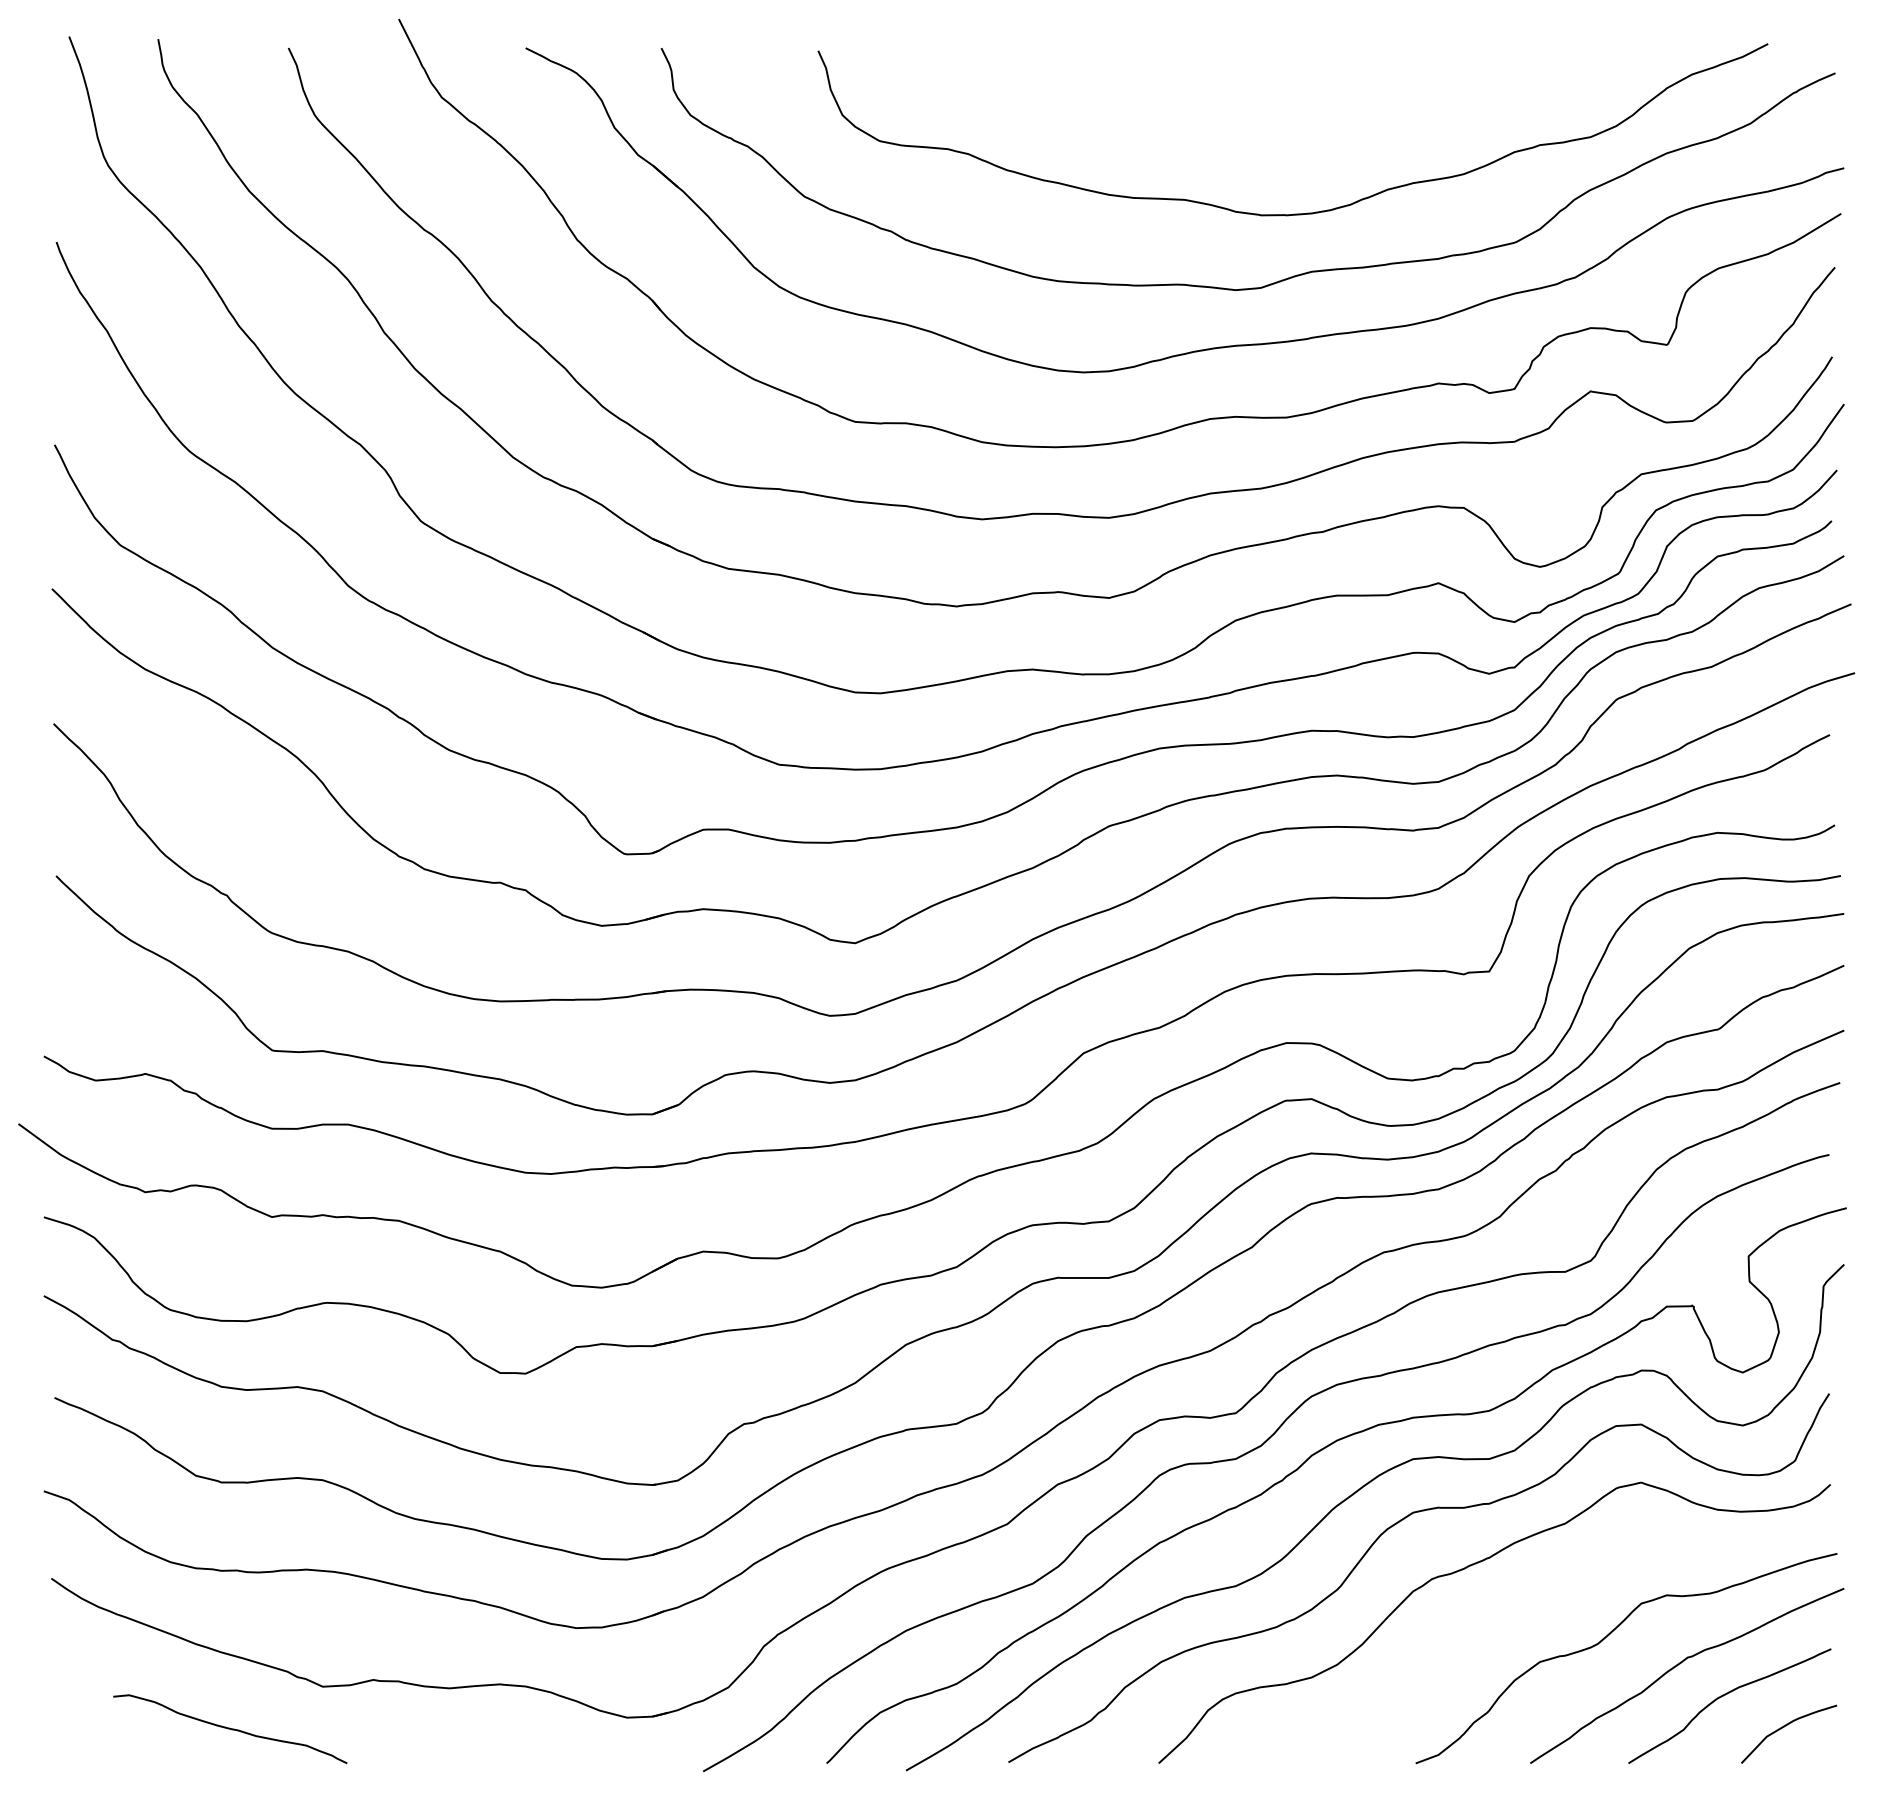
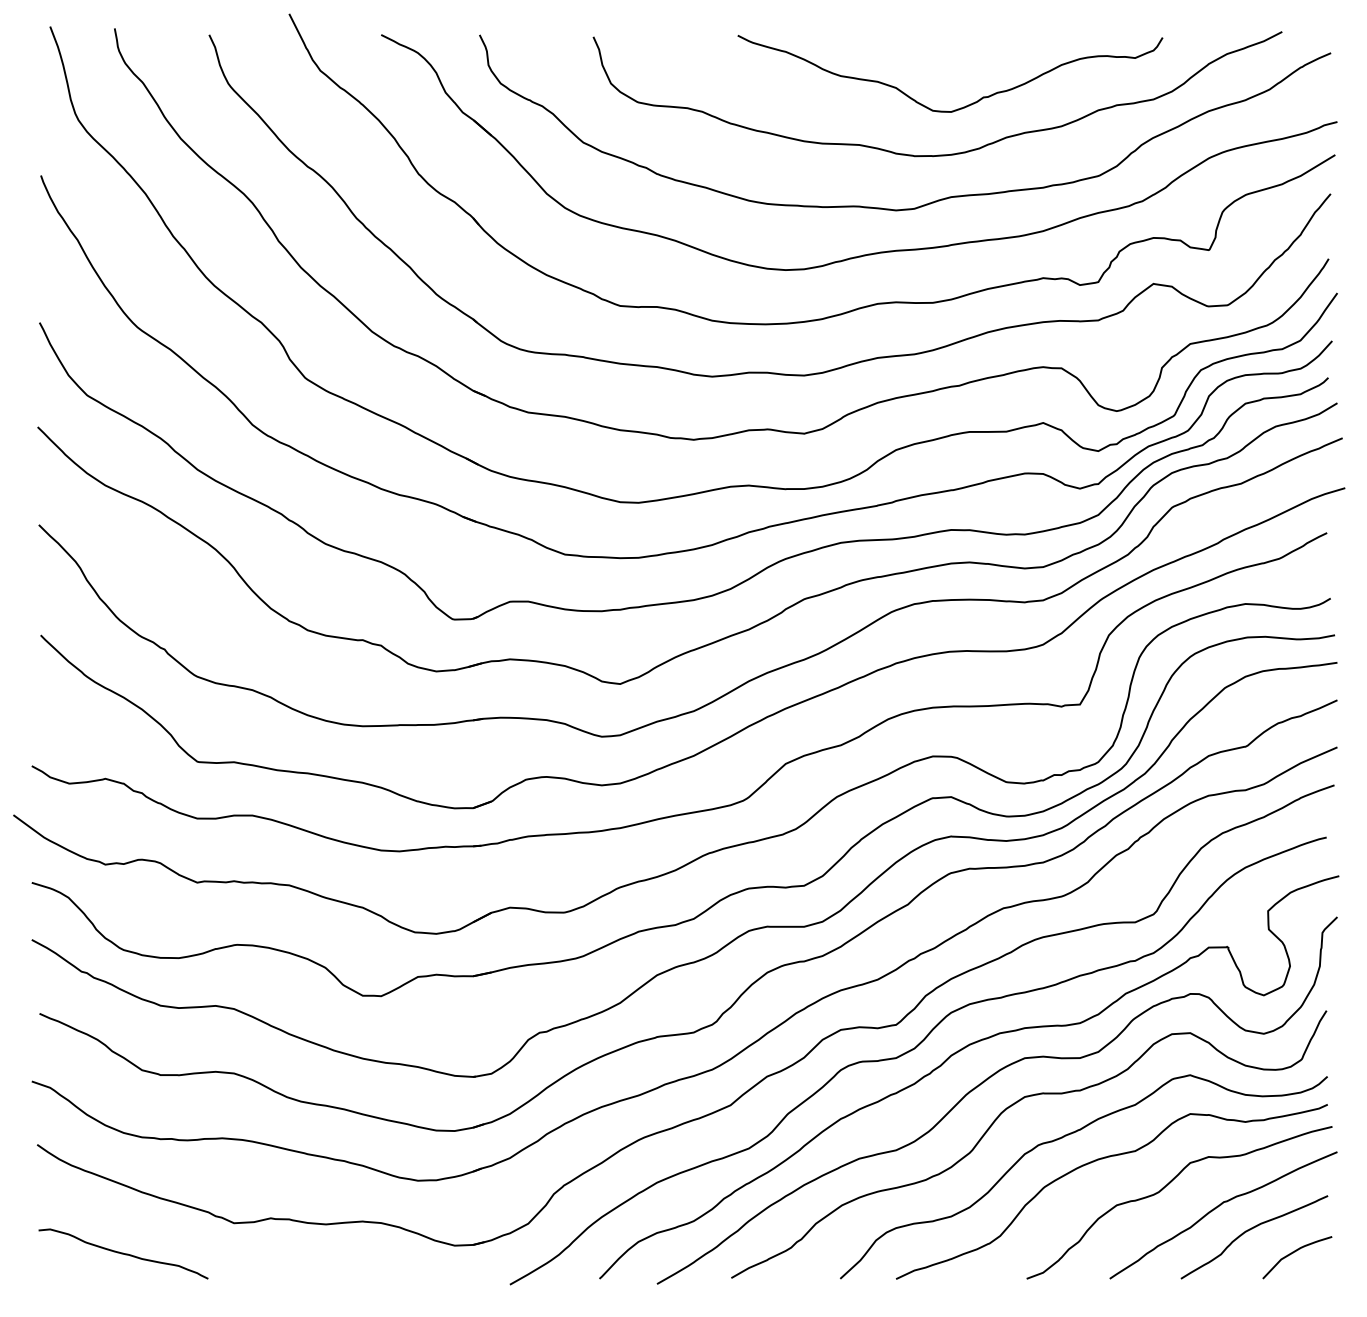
curve: (1330, 146) -> (964, 106), added
curve: (1520, 1598) -> (1102, 1159), added
curve: (230, 1729) -> (123, 1254), moved

